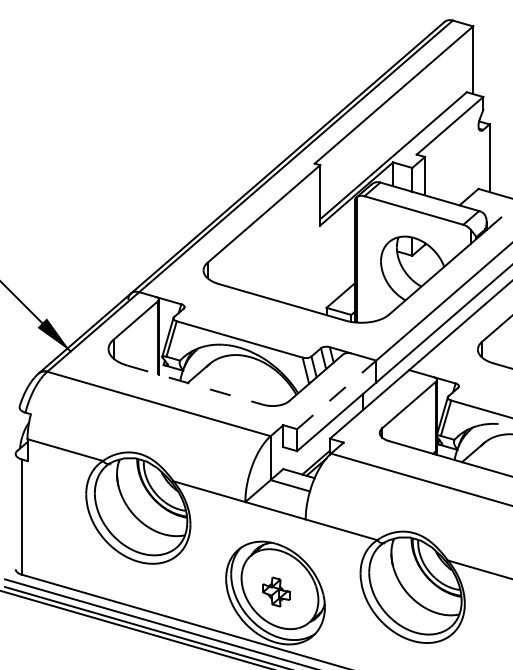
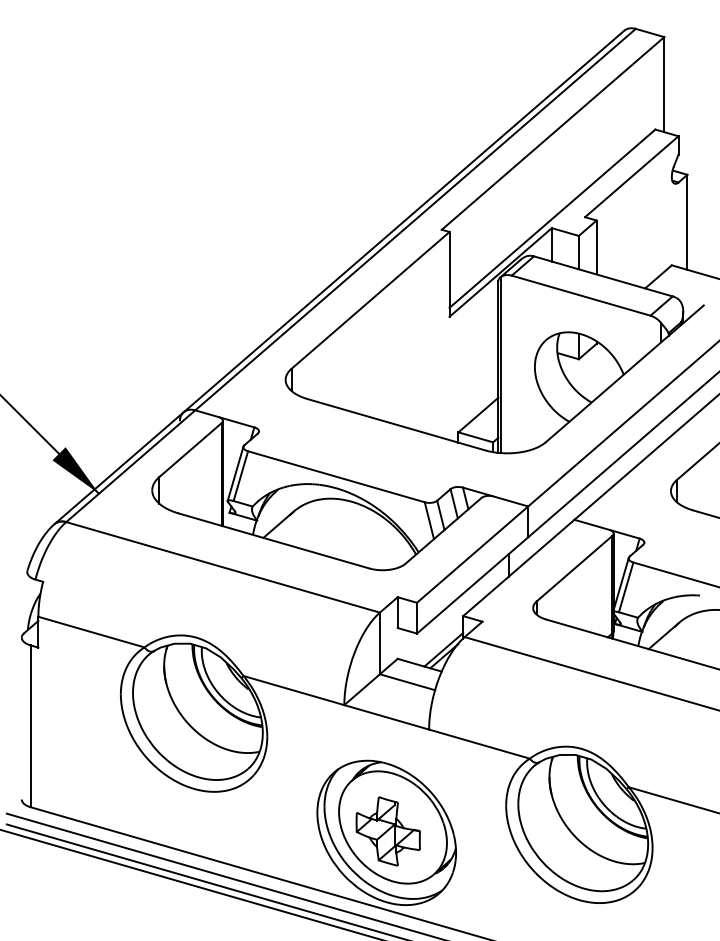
line: (195, 385) -> (274, 541), dashed -> solid
line: (336, 394) -> (472, 554), dashed -> solid
part: (276, 592) -> (387, 831), size x1.67

